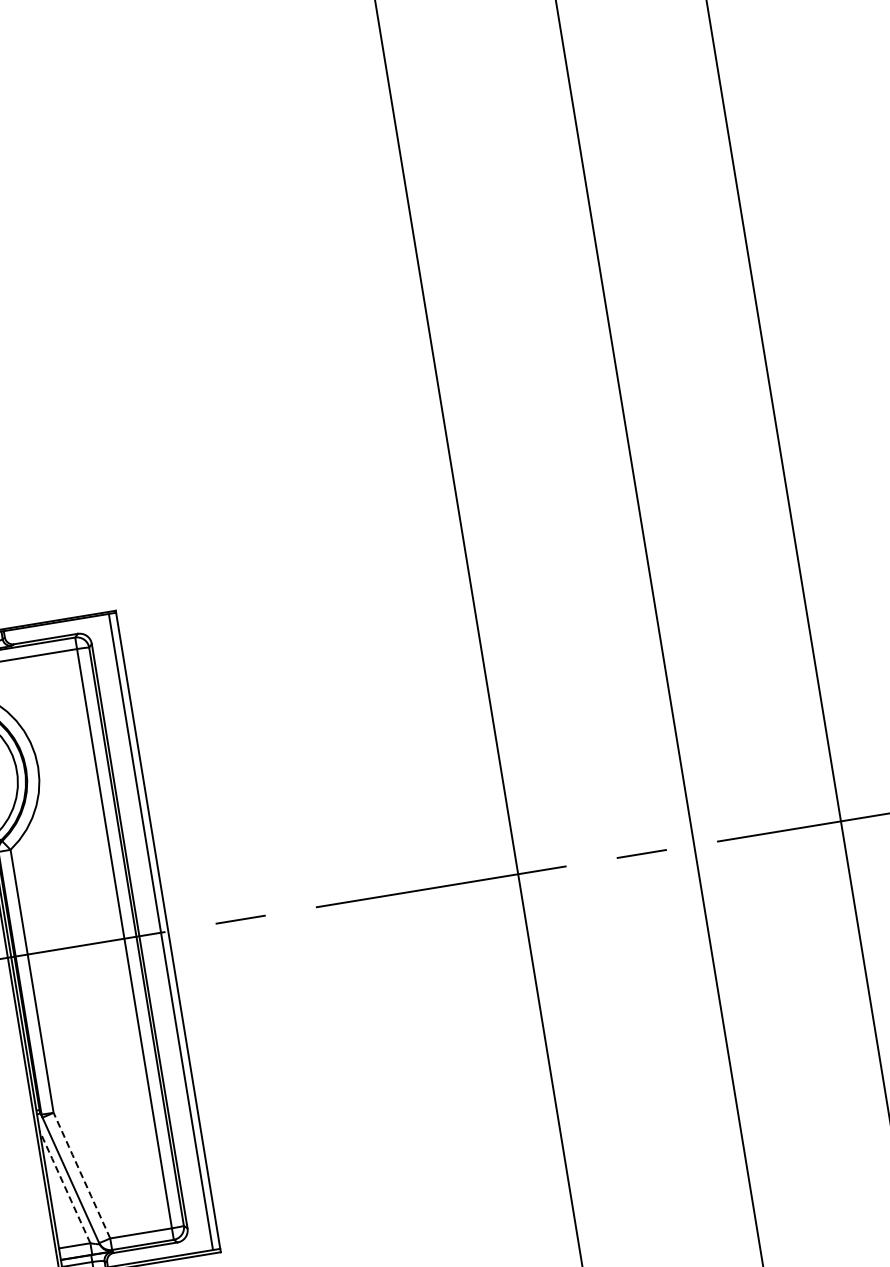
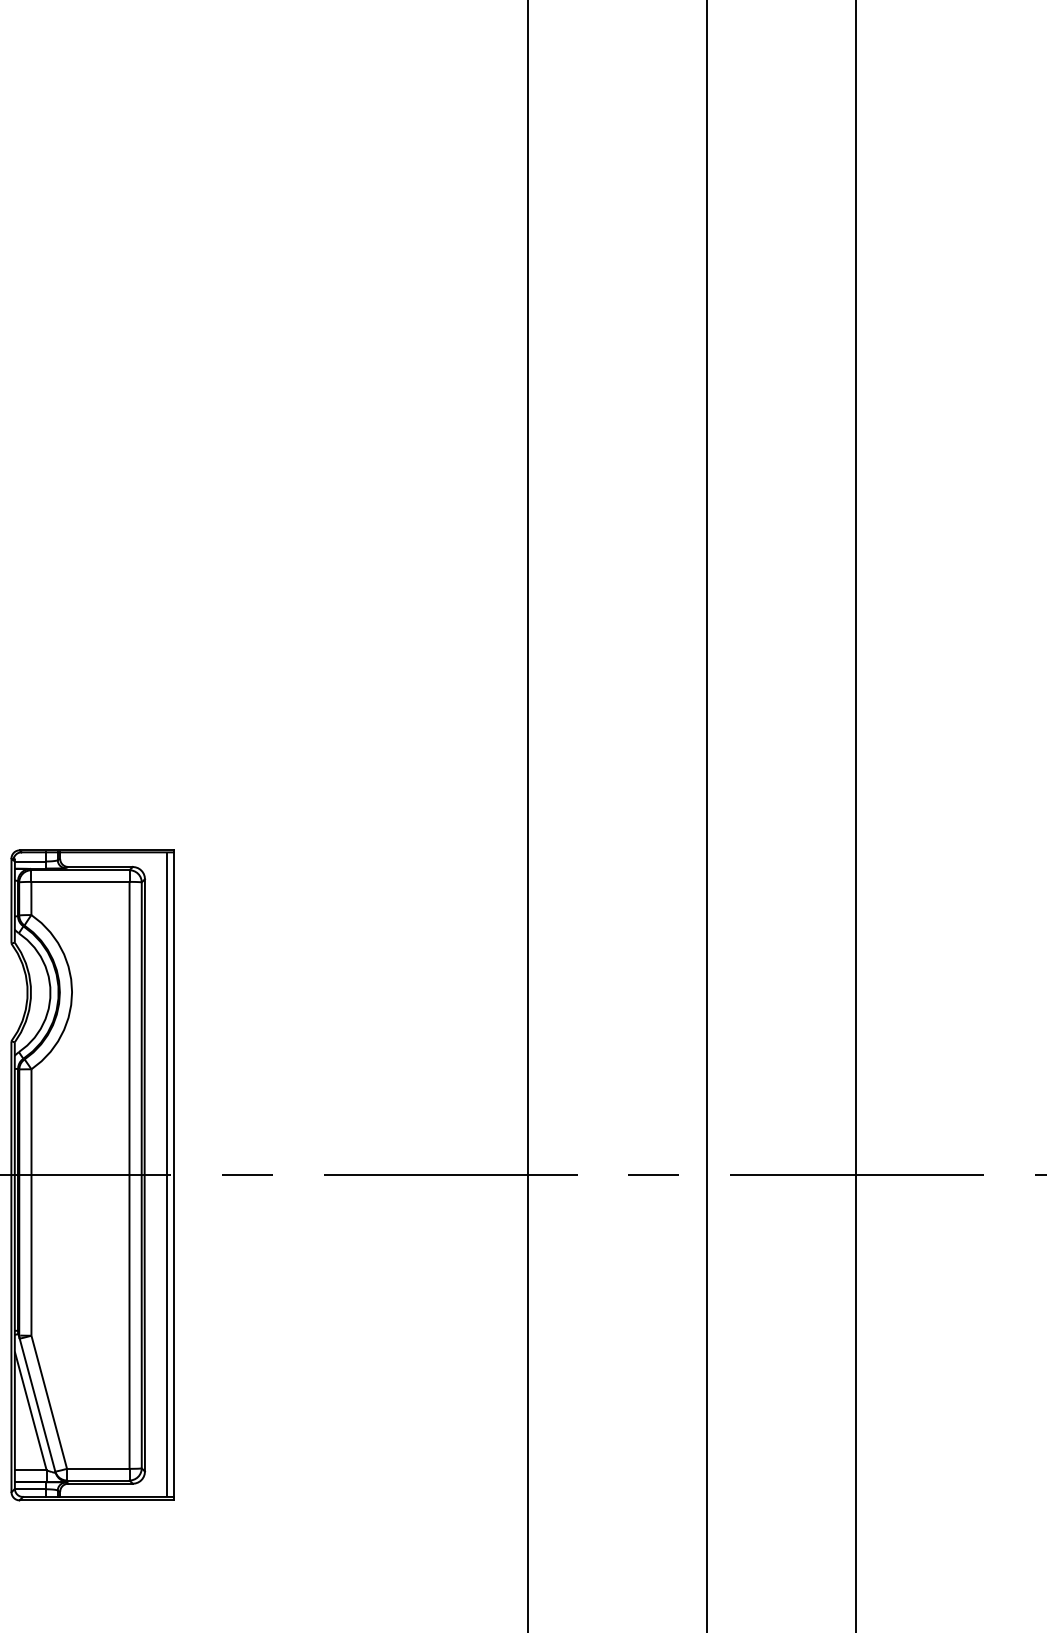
line: (82, 1175) -> (49, 1402), dashed -> solid
line: (64, 1186) -> (30, 1410), dashed -> solid

